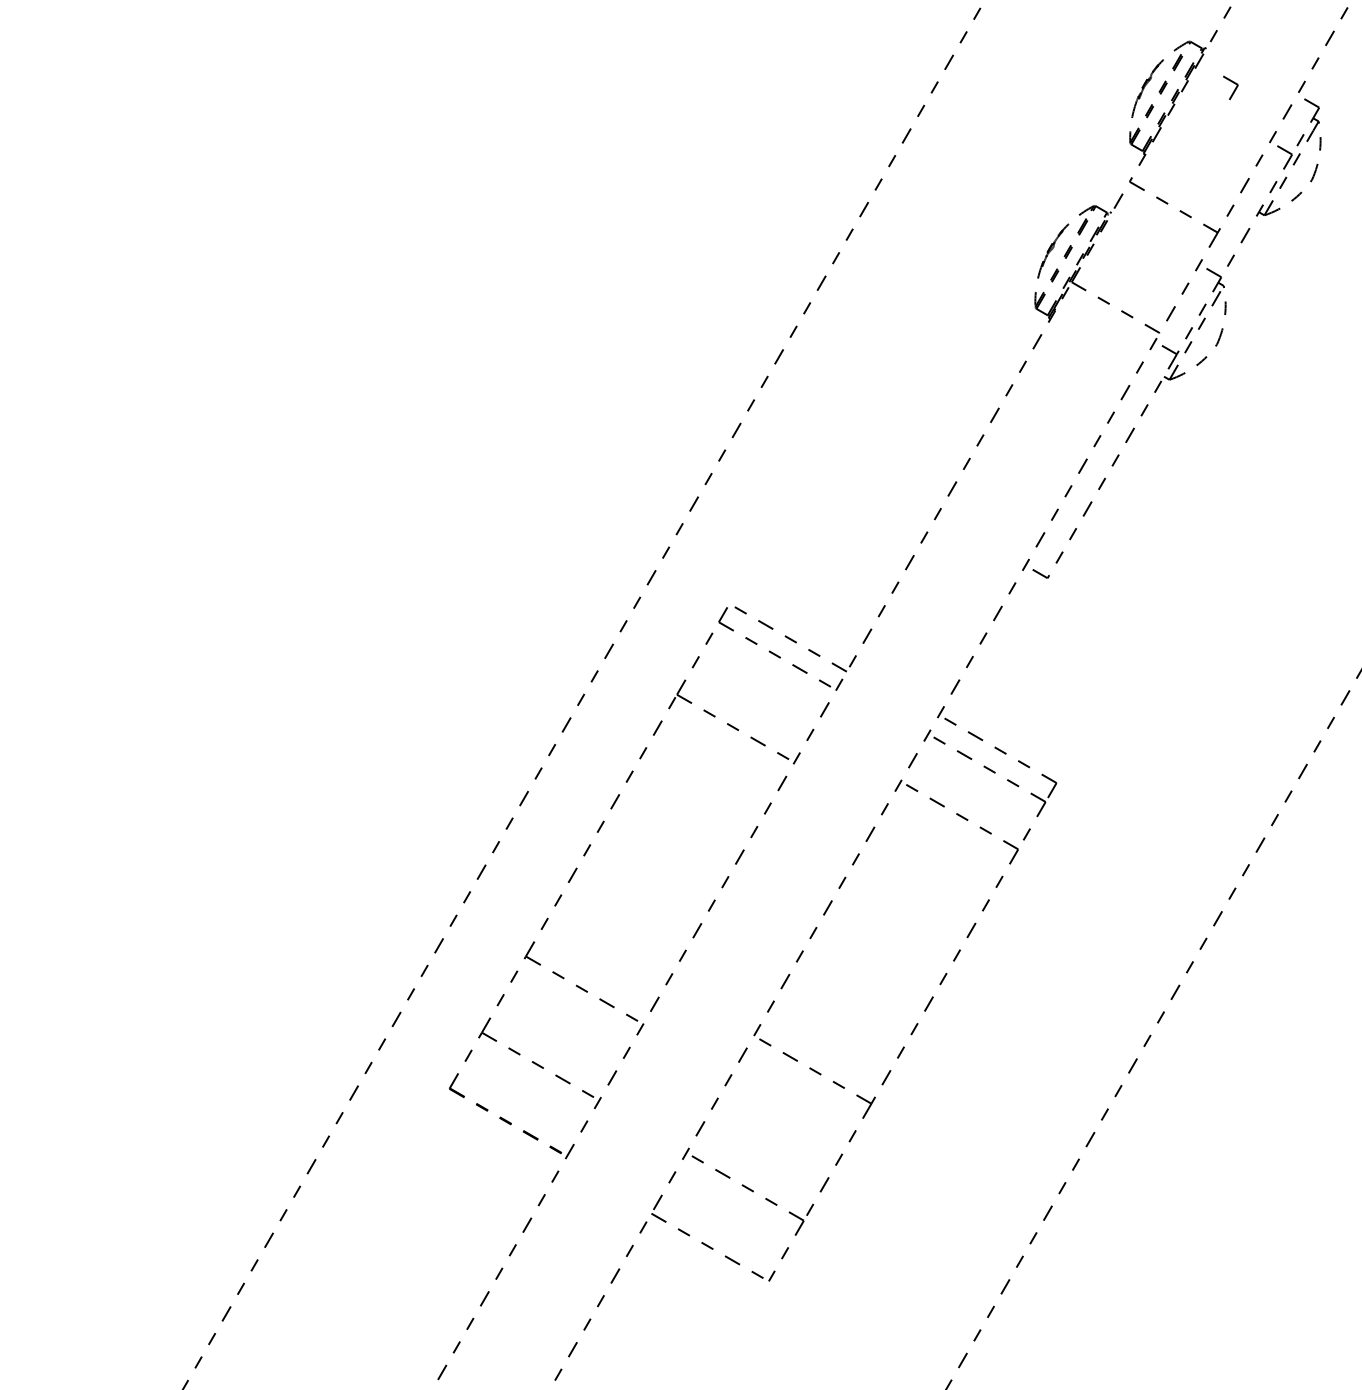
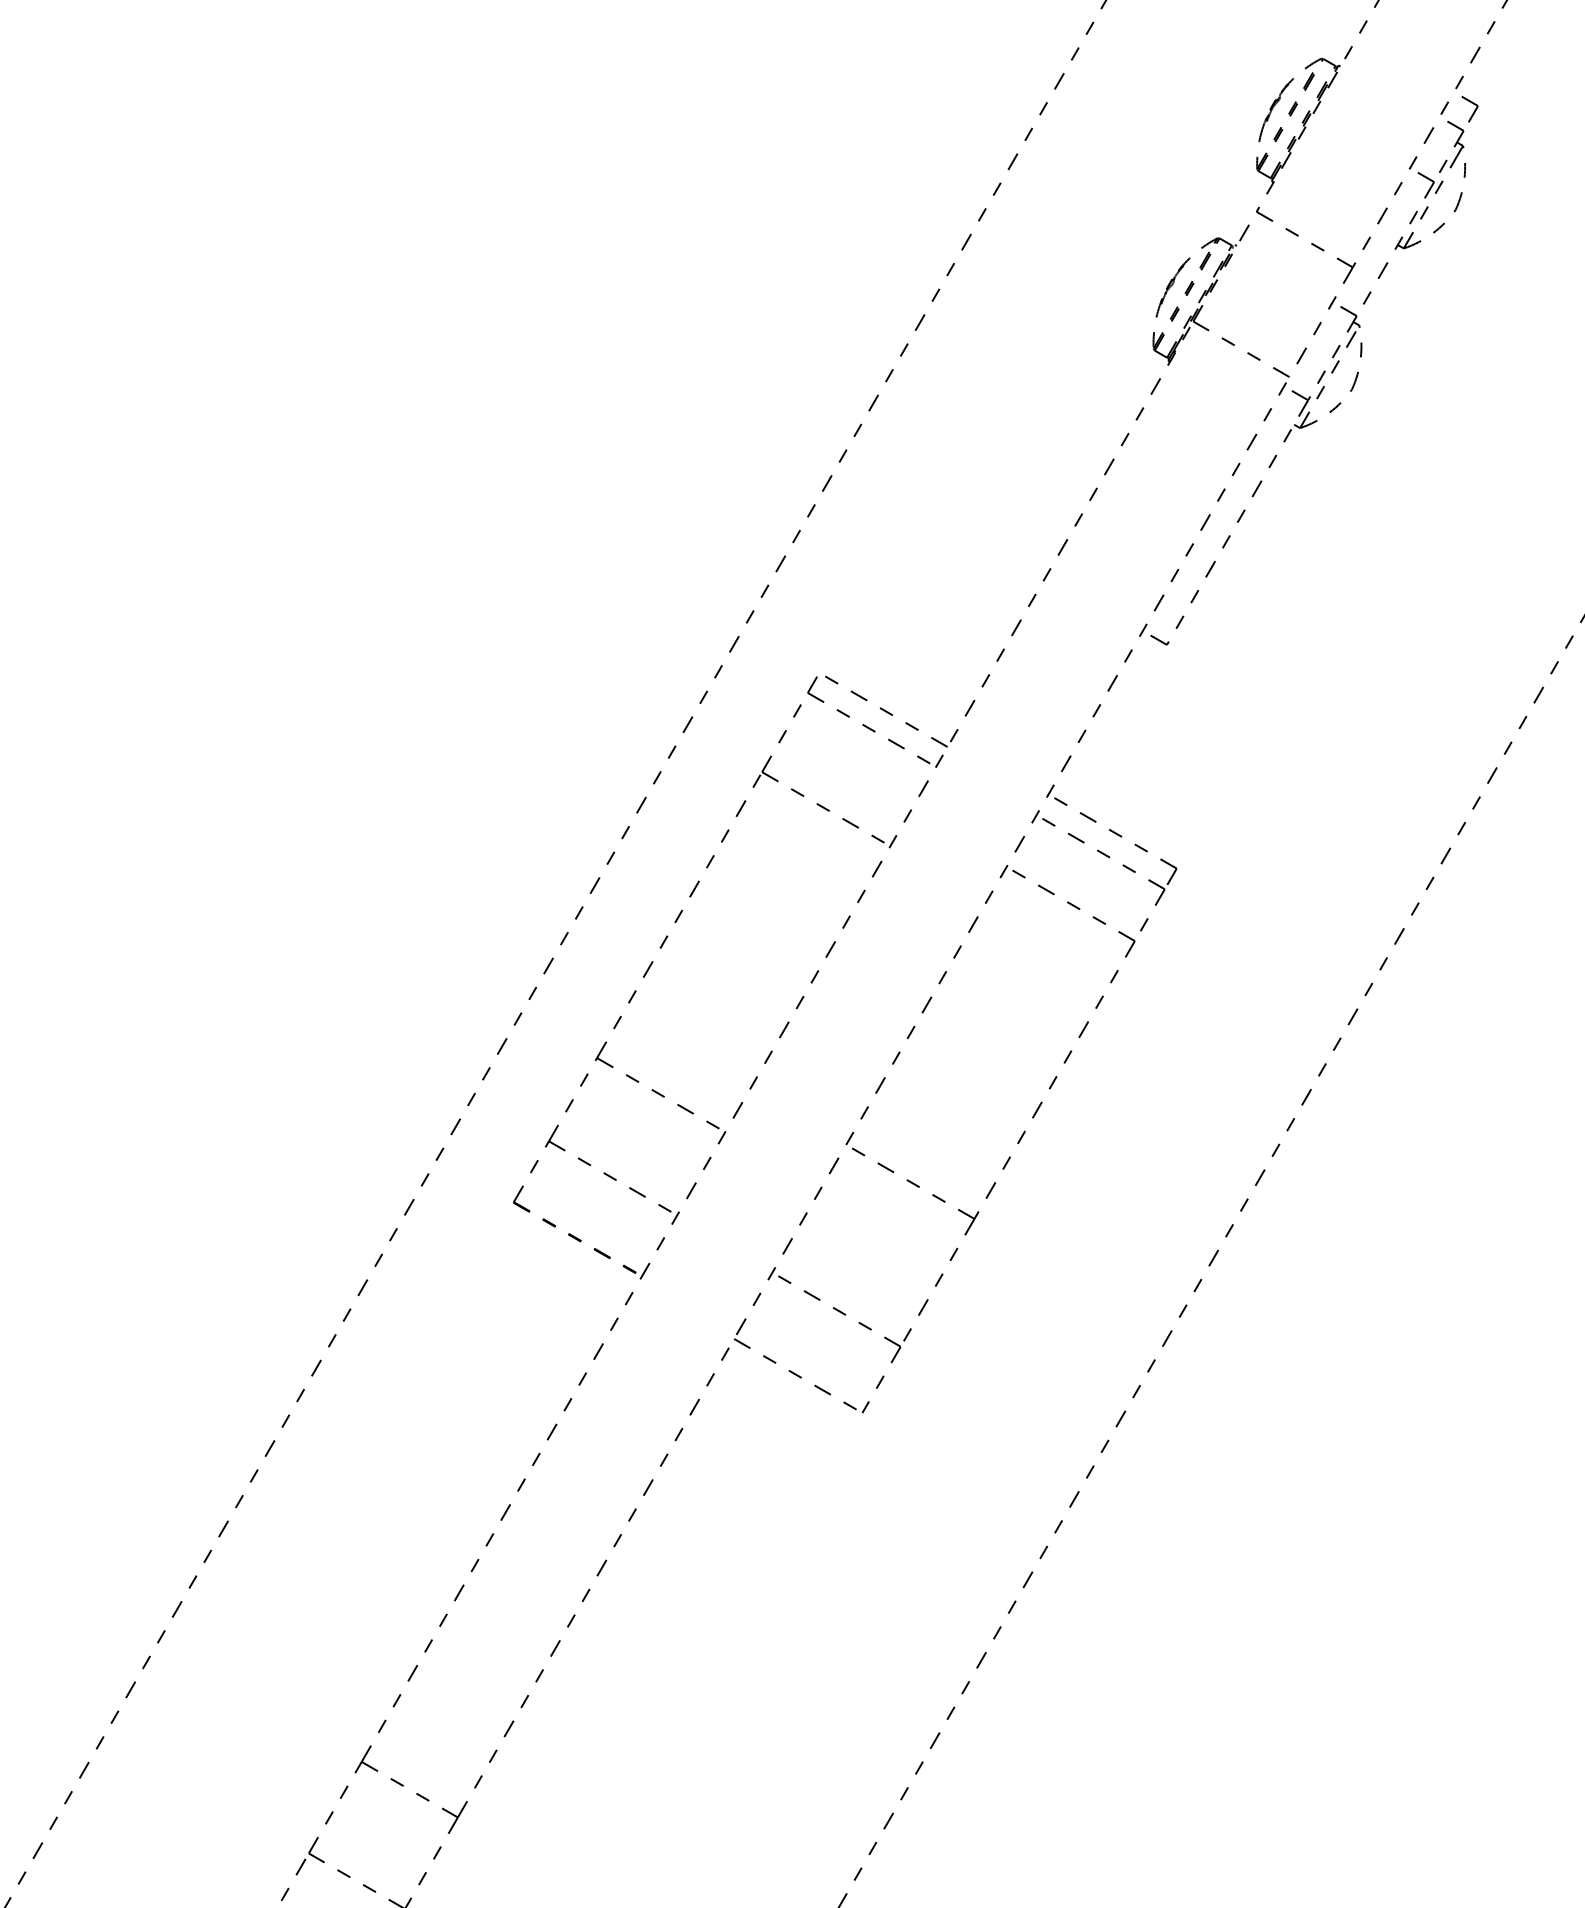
part: (1230, 88) -> (1469, 109), moved

